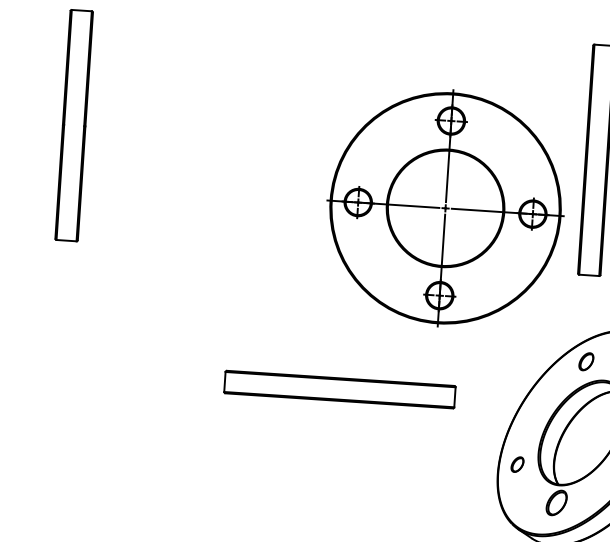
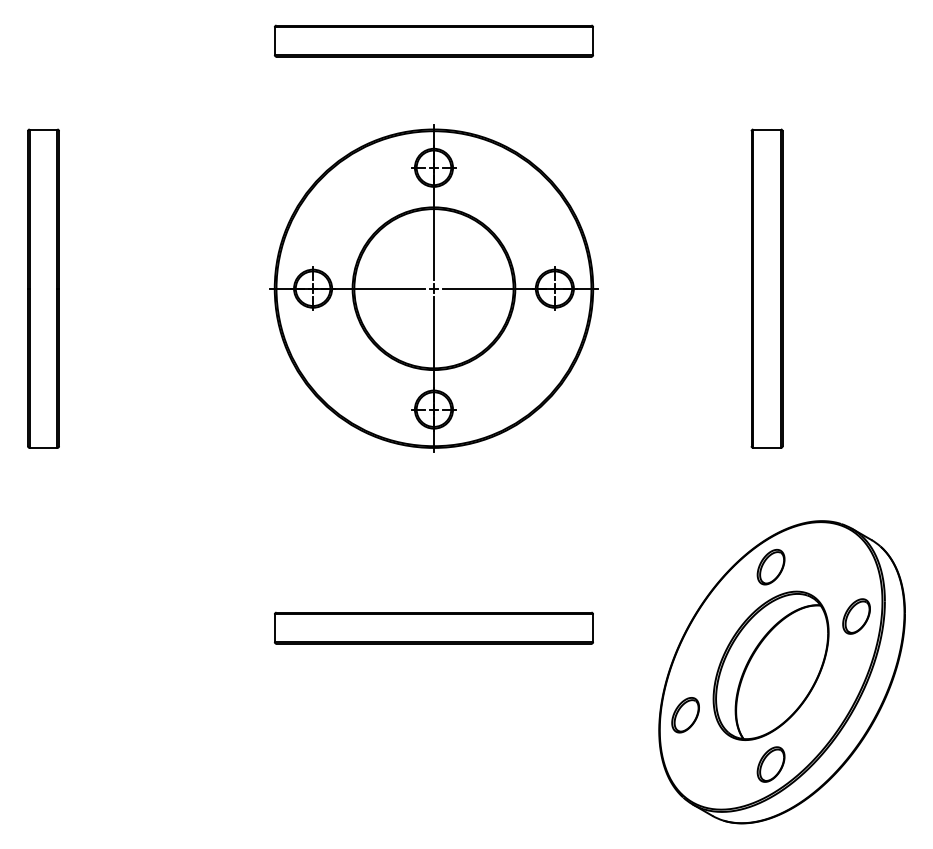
part: (445, 208) -> (433, 288), moved
part: (585, 361) -> (770, 567), size x1.43
part: (517, 464) -> (685, 715), size x1.67
part: (556, 502) -> (770, 764), moved

